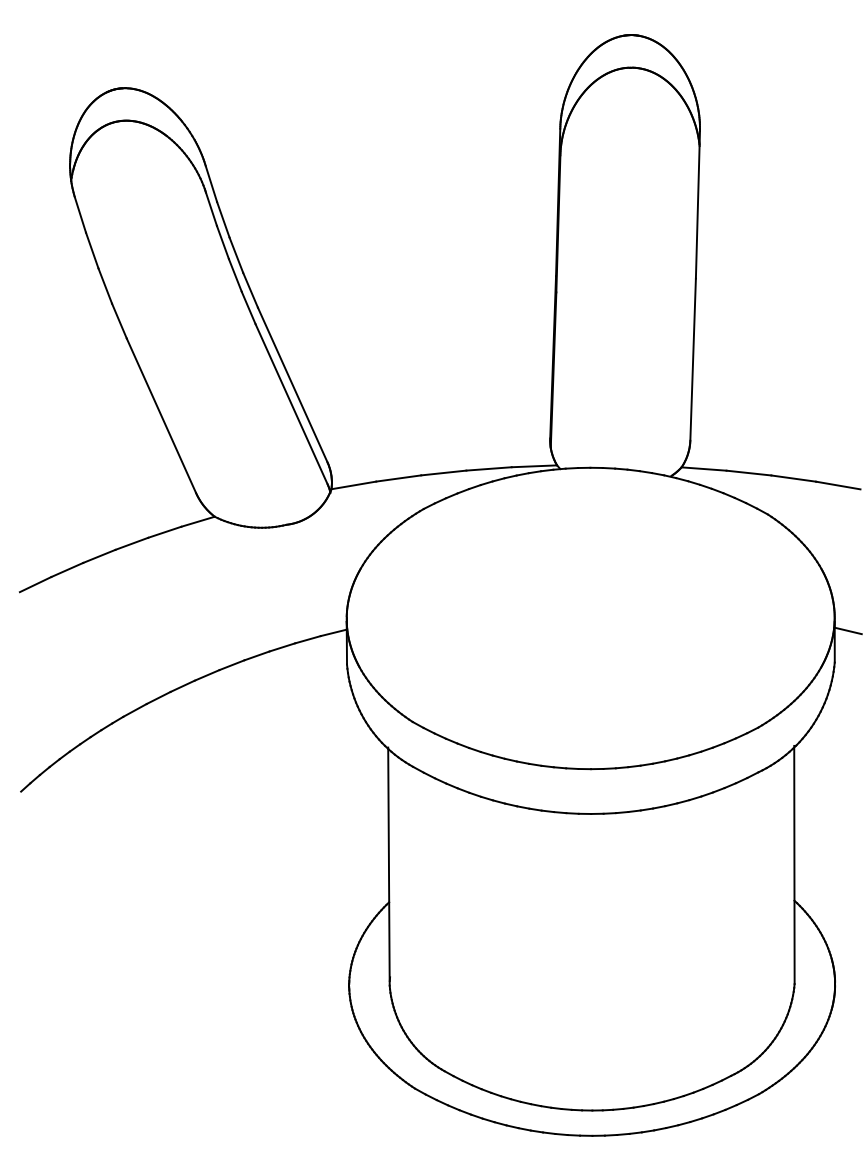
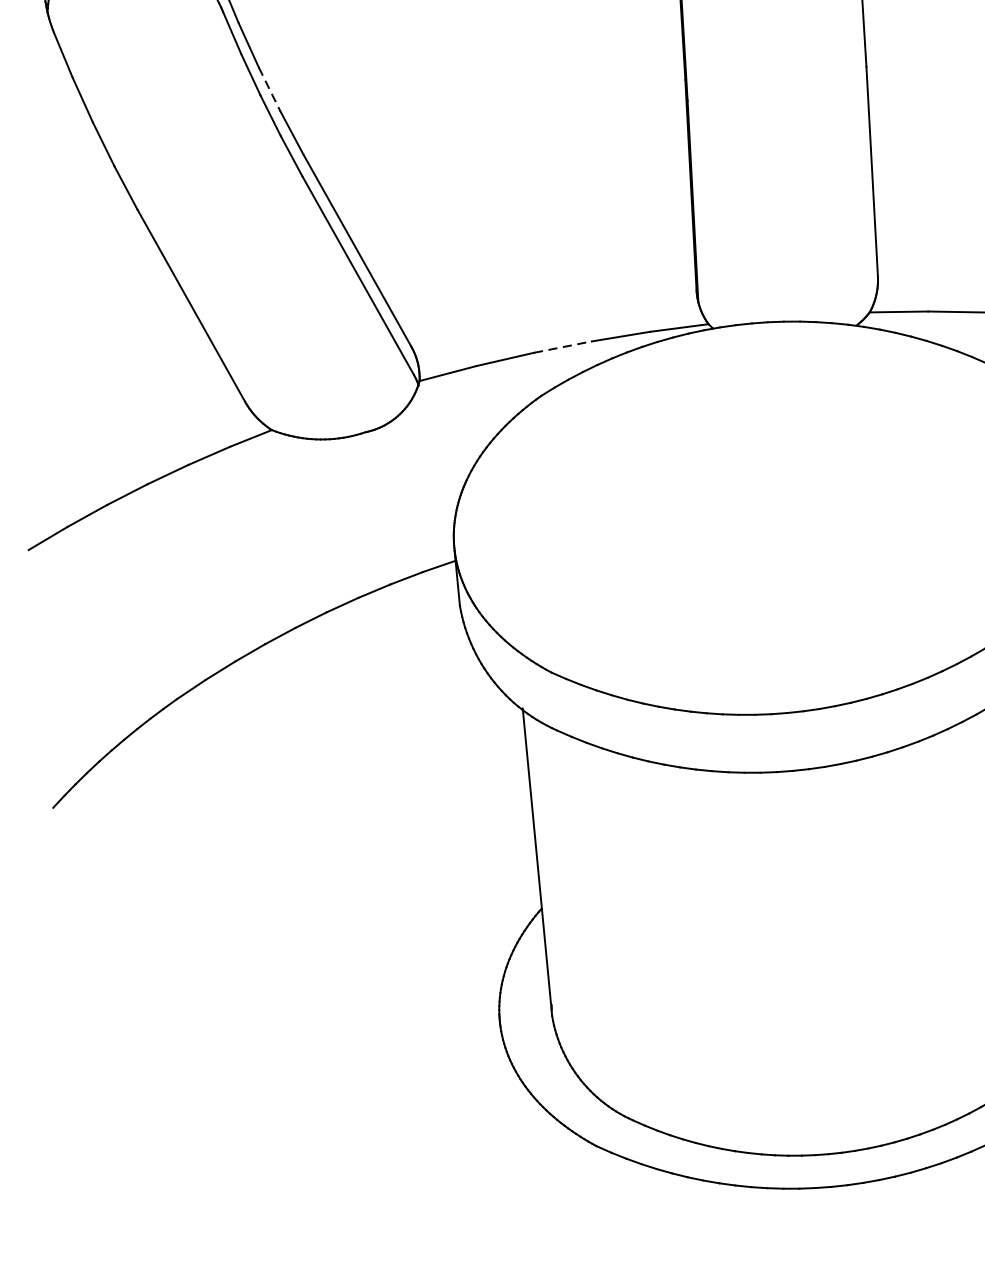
line: (236, 255) -> (269, 89), solid -> dashed
line: (443, 473) -> (562, 347), solid -> dashed

